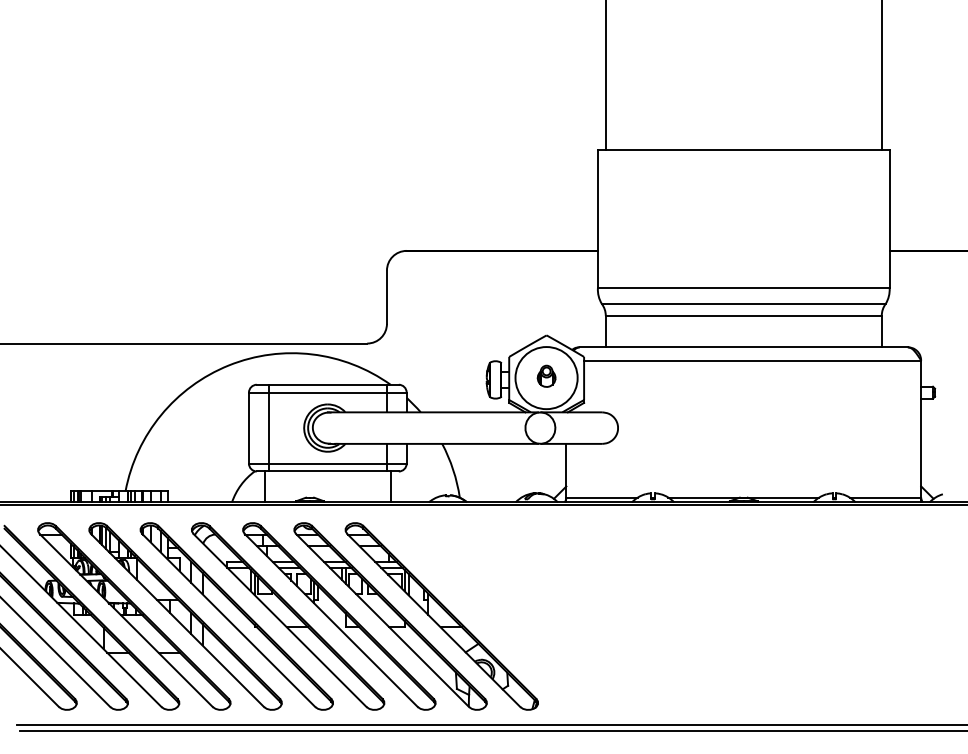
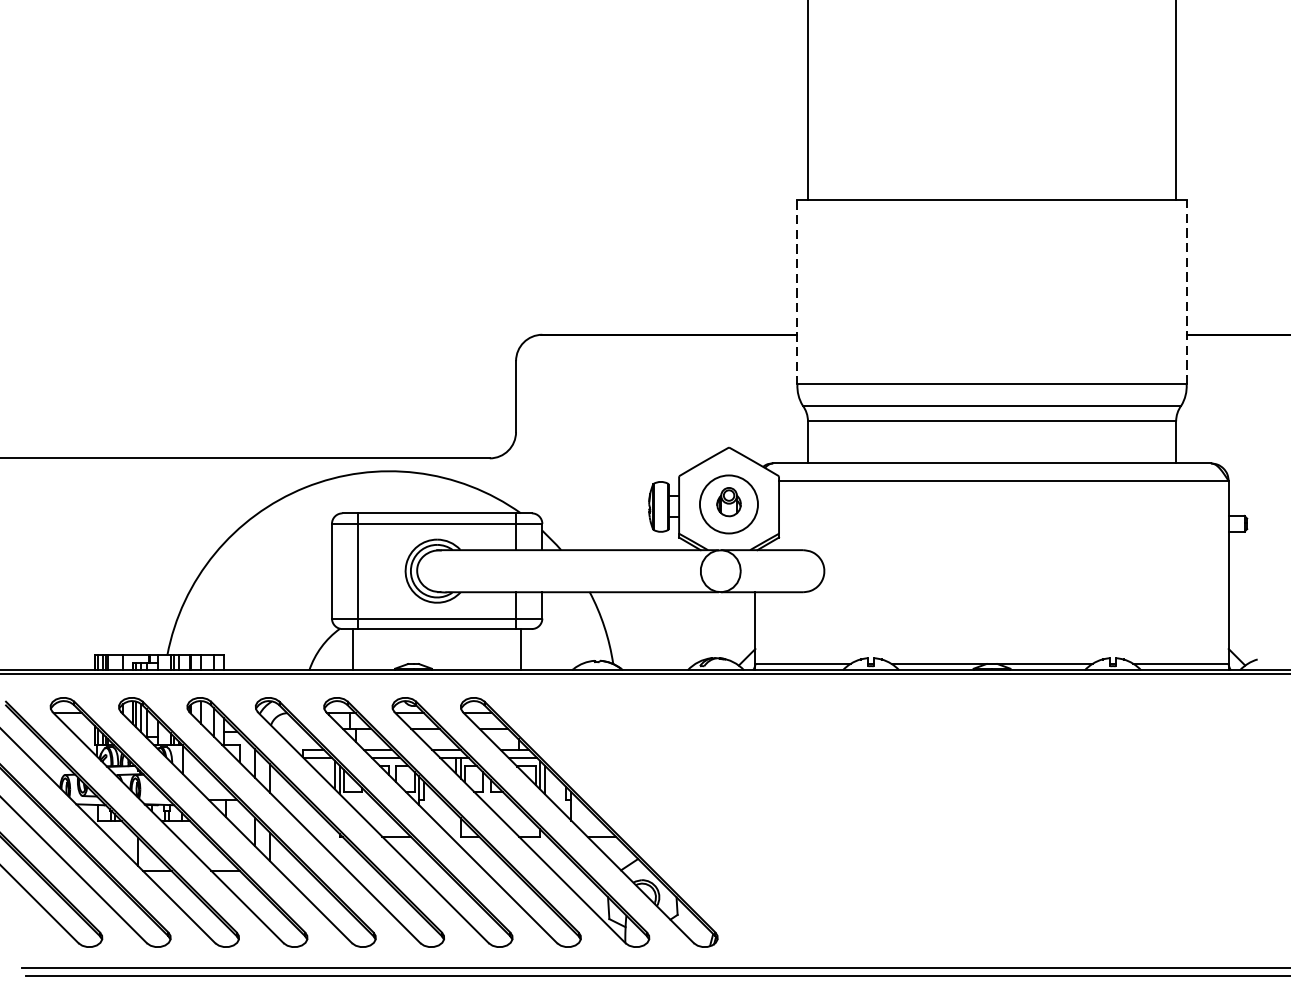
line: (597, 219) -> (796, 292), solid -> dashed
line: (889, 219) -> (1186, 292), solid -> dashed
circle: (546, 378) -> (728, 505), size x0.7

